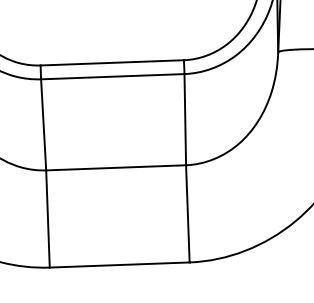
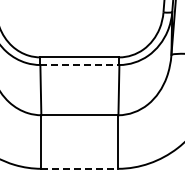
line: (112, 77) -> (79, 65), solid -> dashed
line: (118, 264) -> (79, 168), solid -> dashed

